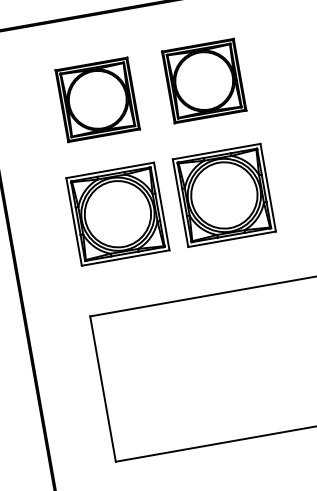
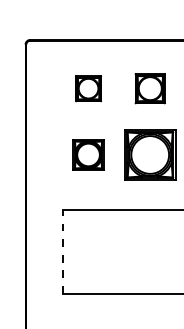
part: (204, 80) -> (150, 88), size x0.7
part: (97, 99) -> (88, 88), size x0.6
part: (117, 213) -> (88, 154), size x0.6
line: (102, 388) -> (62, 251), solid -> dashed

